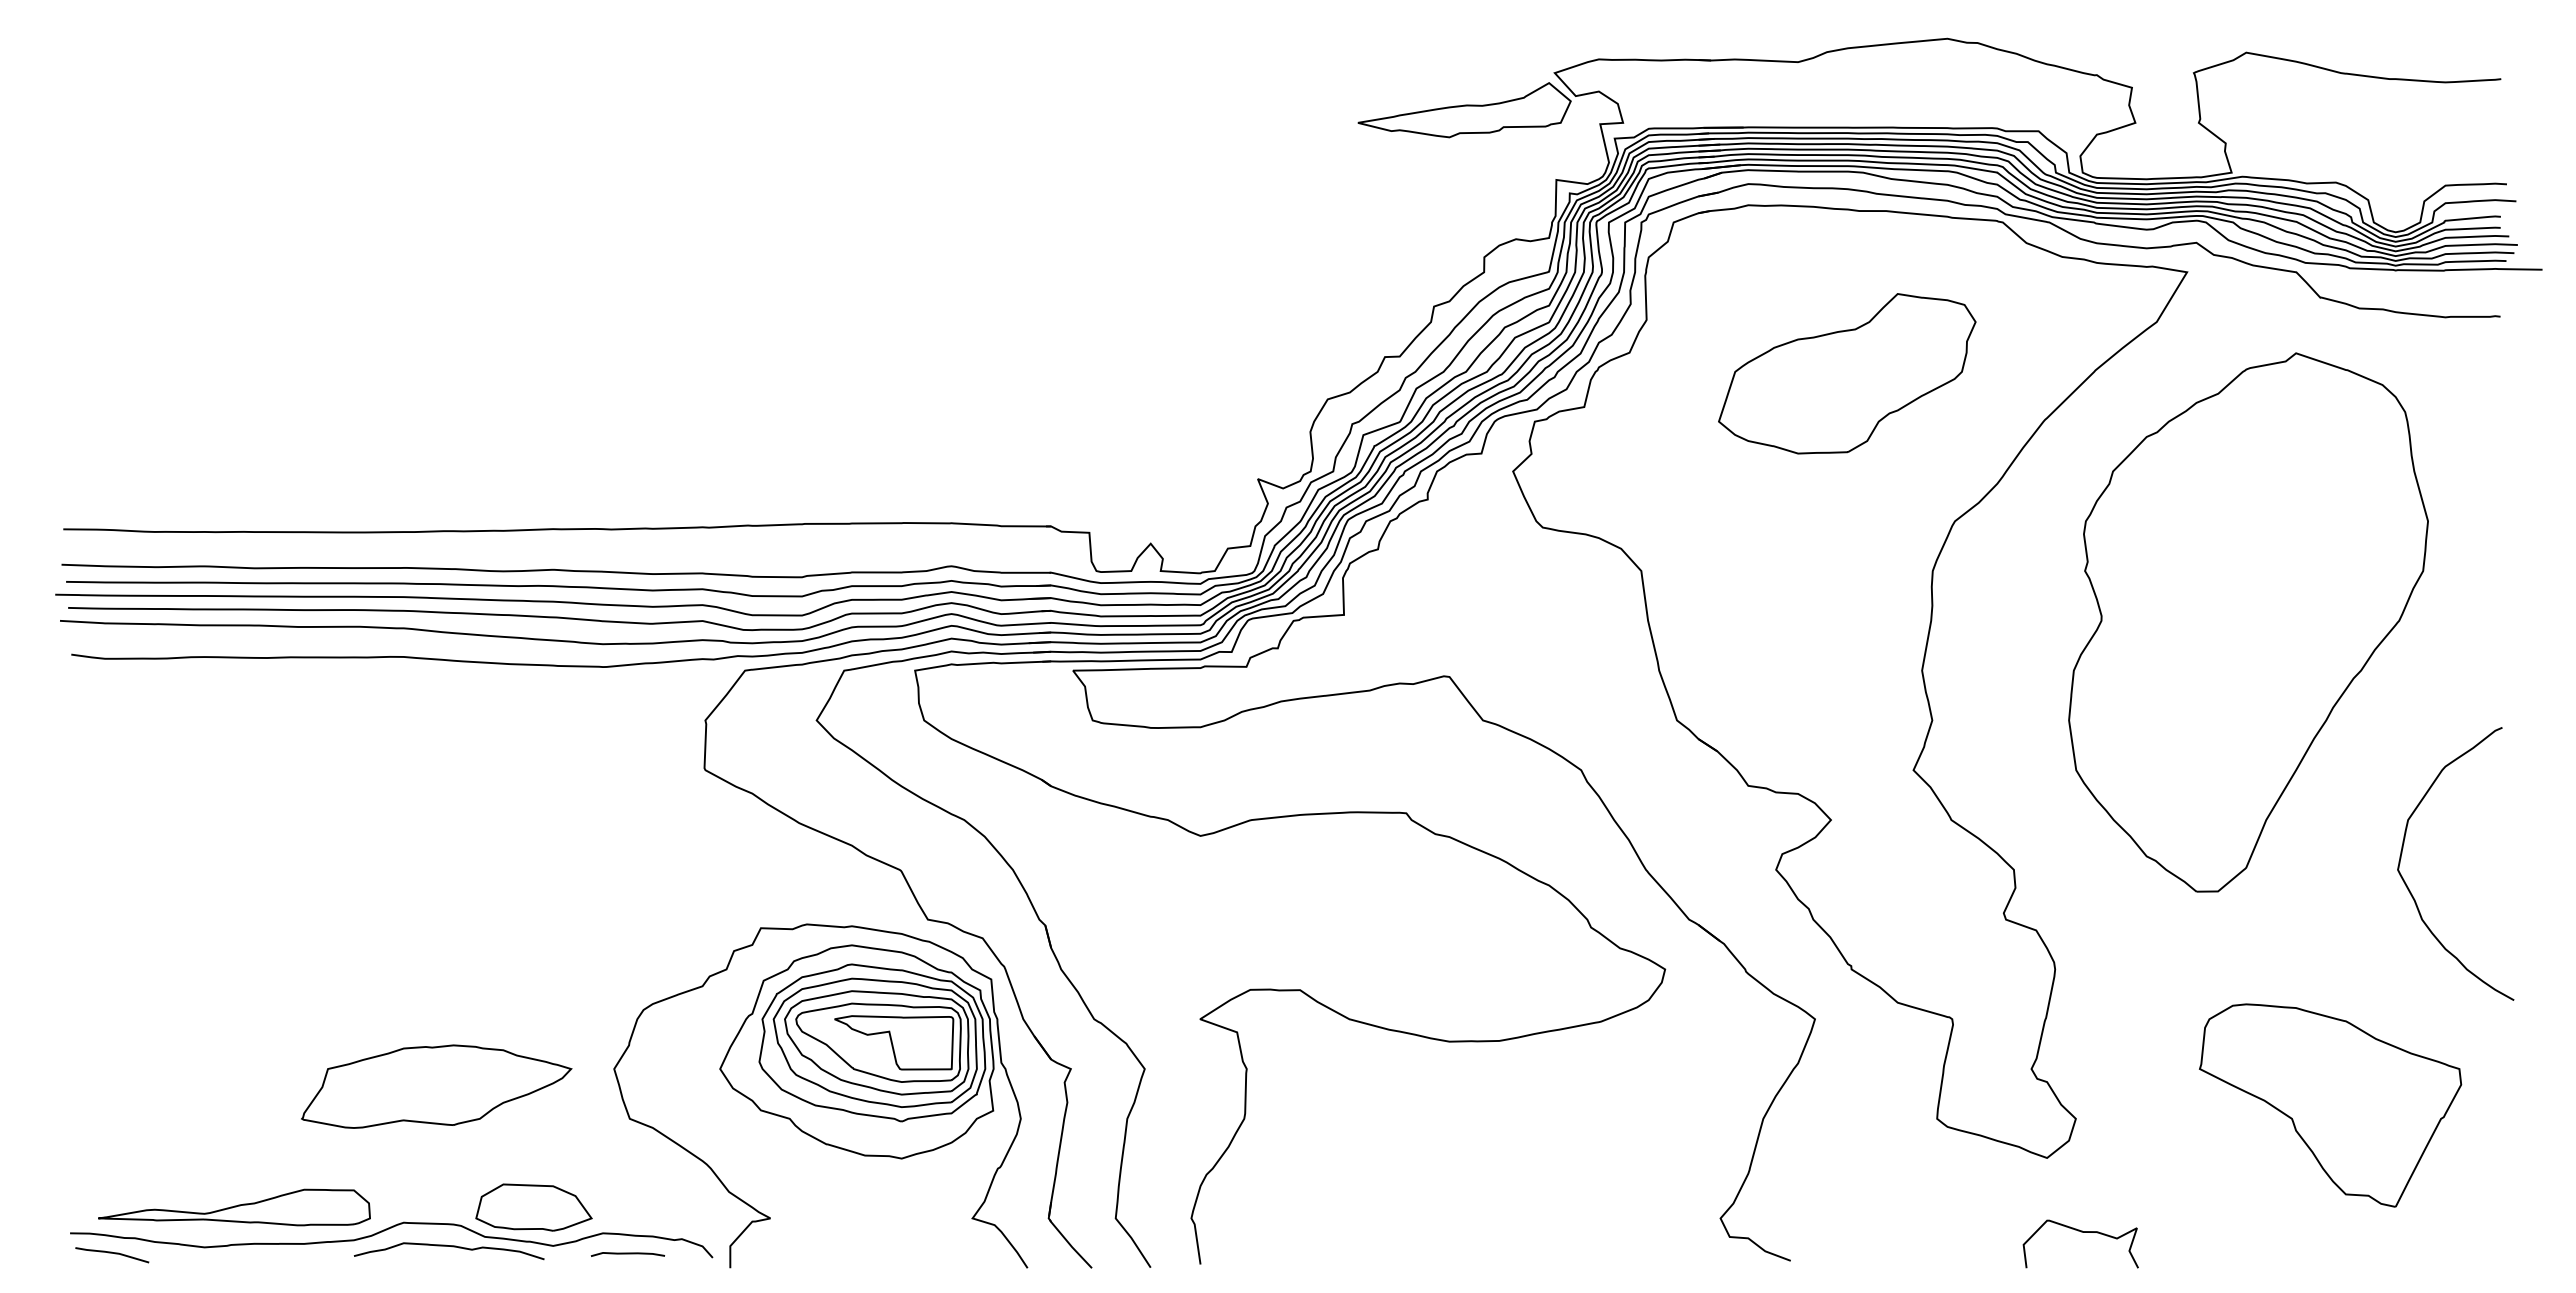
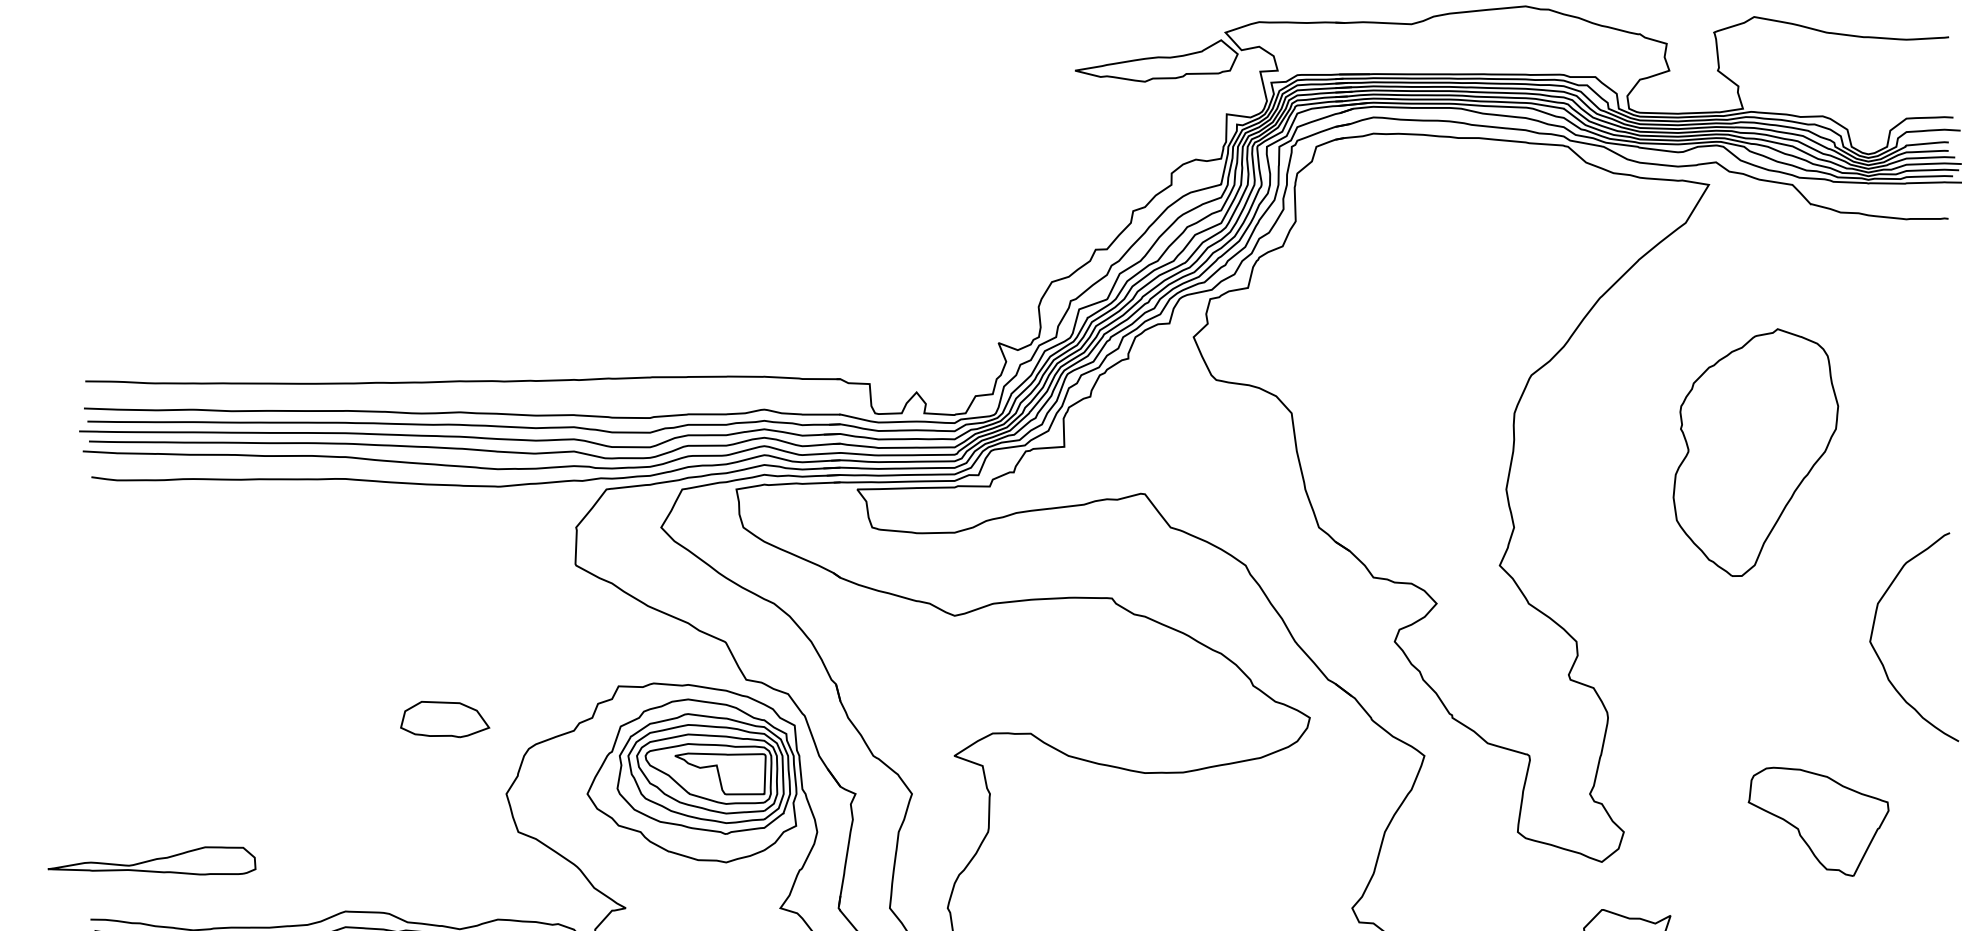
part: (1847, 373) -> (1449, 262), removed
part: (2248, 622) -> (1755, 452), size x0.6
part: (436, 1086) -> (370, 807), removed
part: (2330, 1105) -> (1818, 821), size x0.7
part: (234, 1207) -> (151, 860), moved
part: (533, 1207) -> (444, 719), moved

